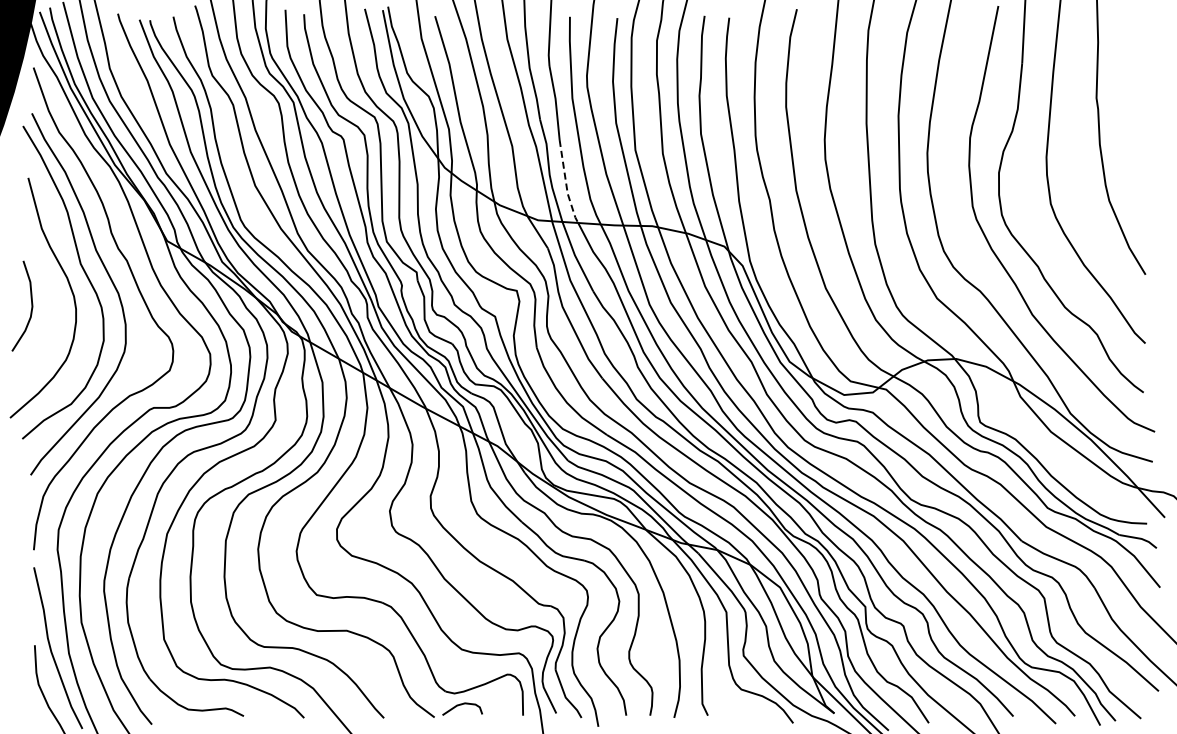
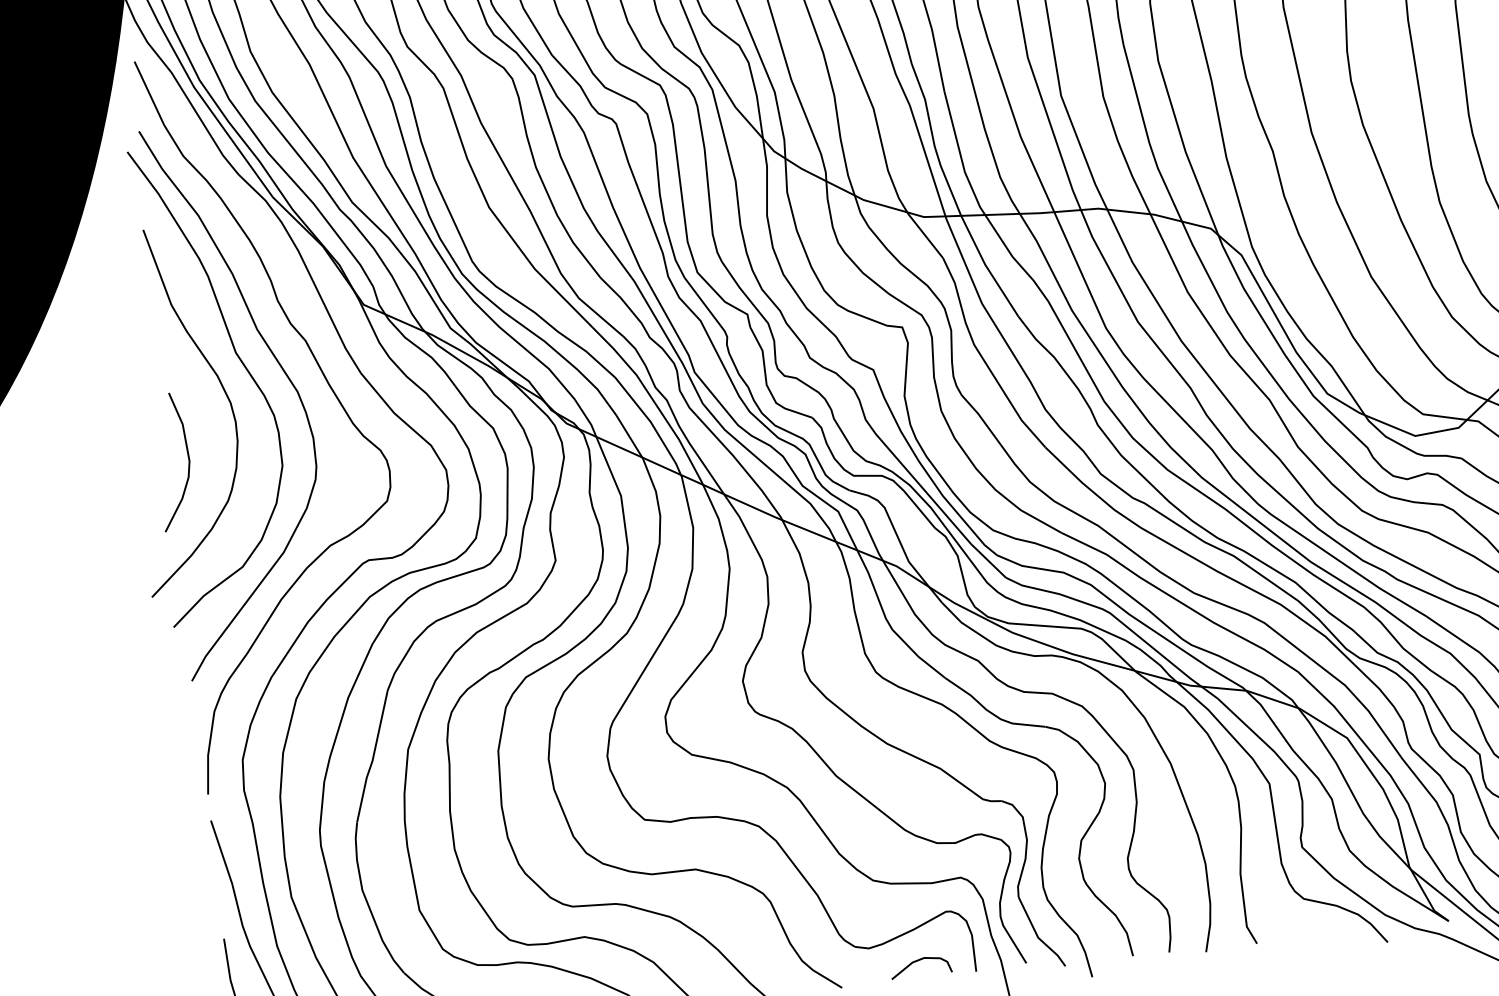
line: (566, 183) -> (961, 156), dashed -> solid
curve: (31, 305) -> (187, 459), moved
curve: (461, 705) -> (919, 961), moved

